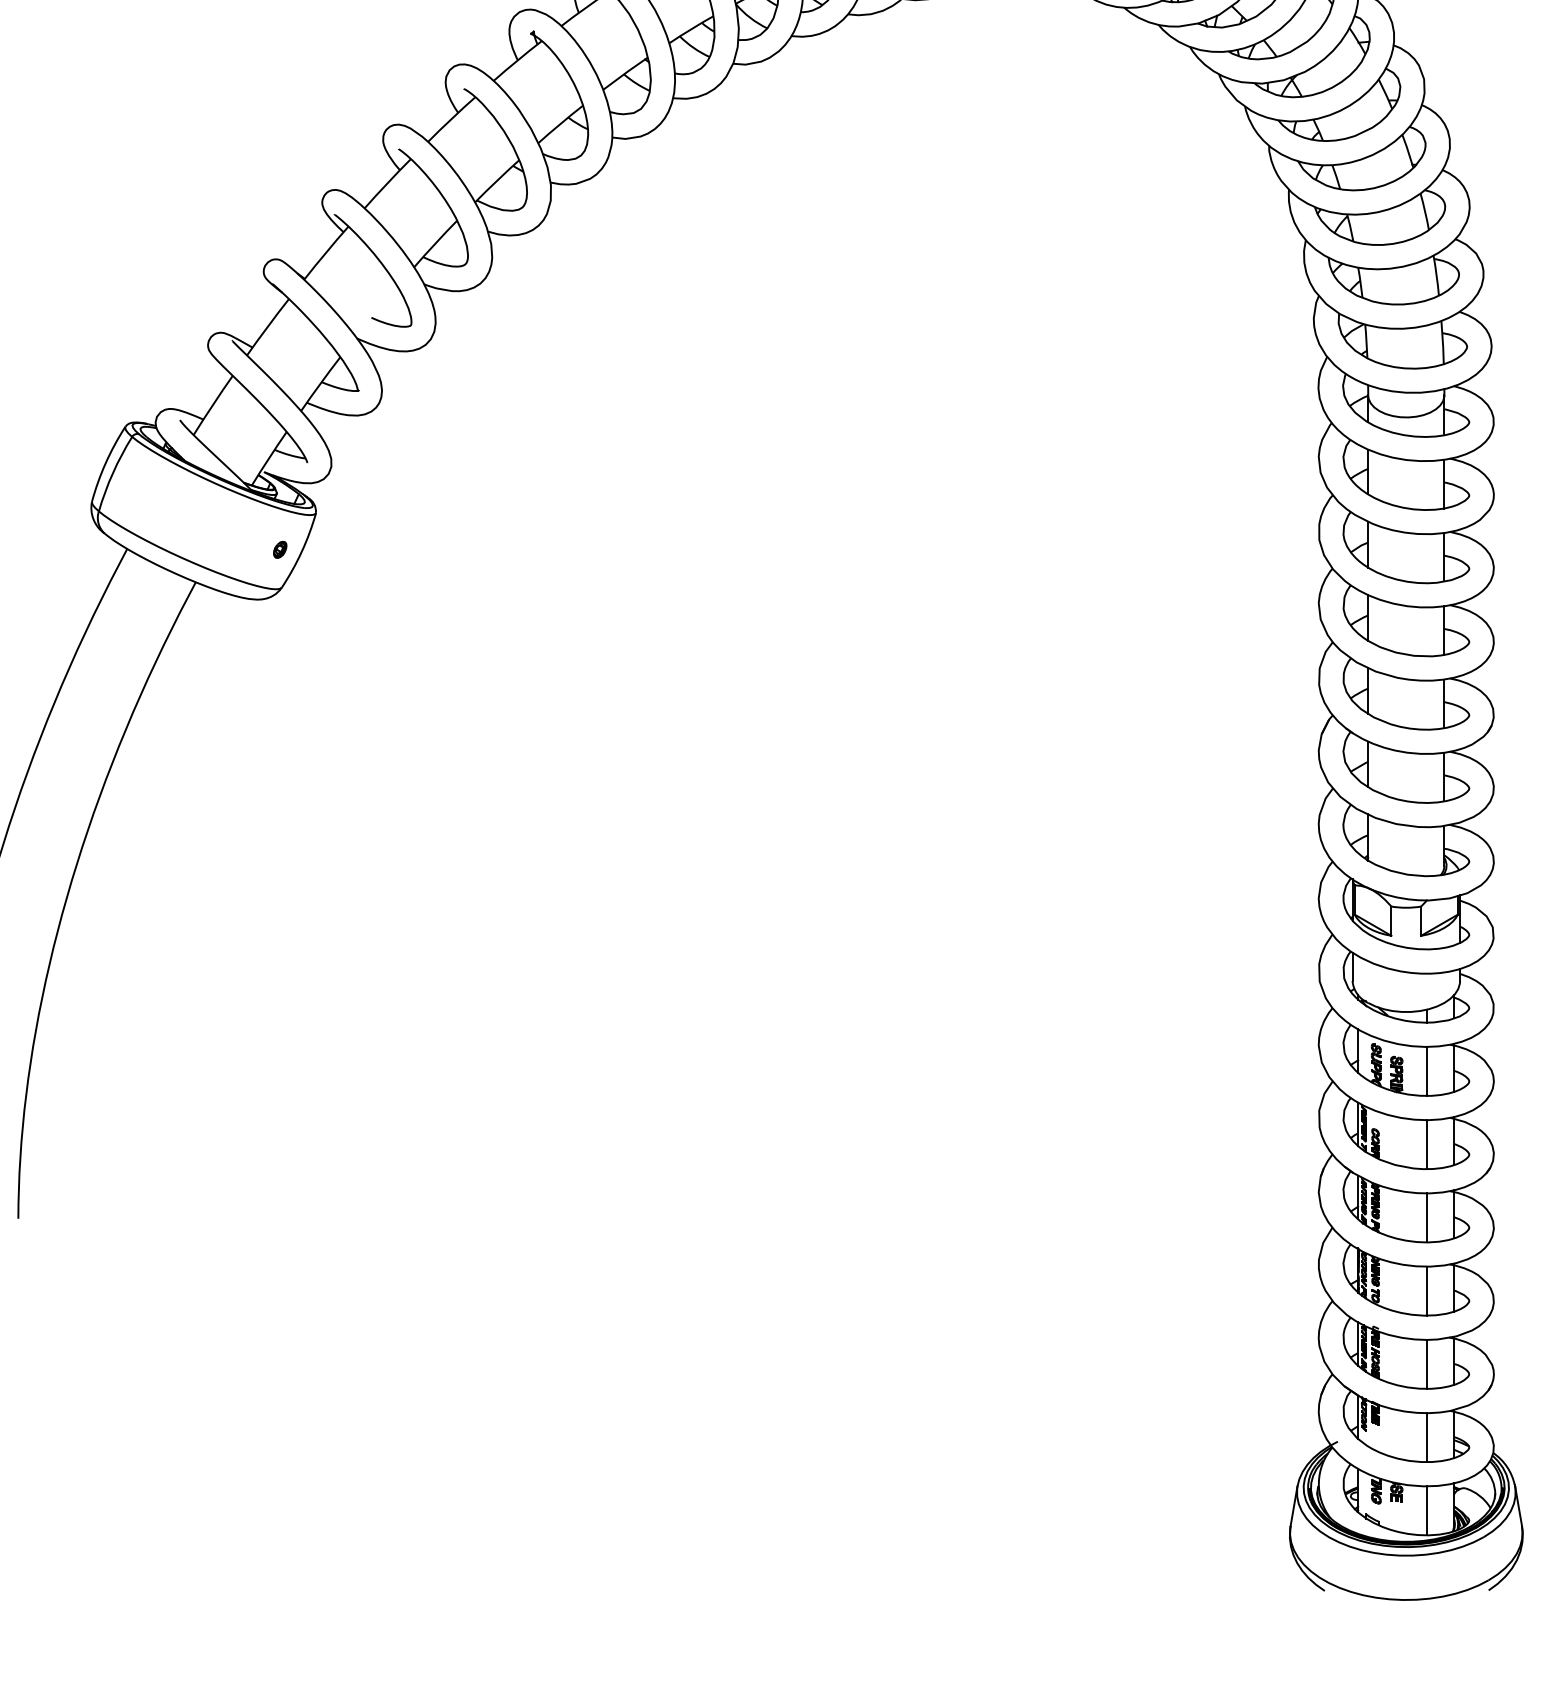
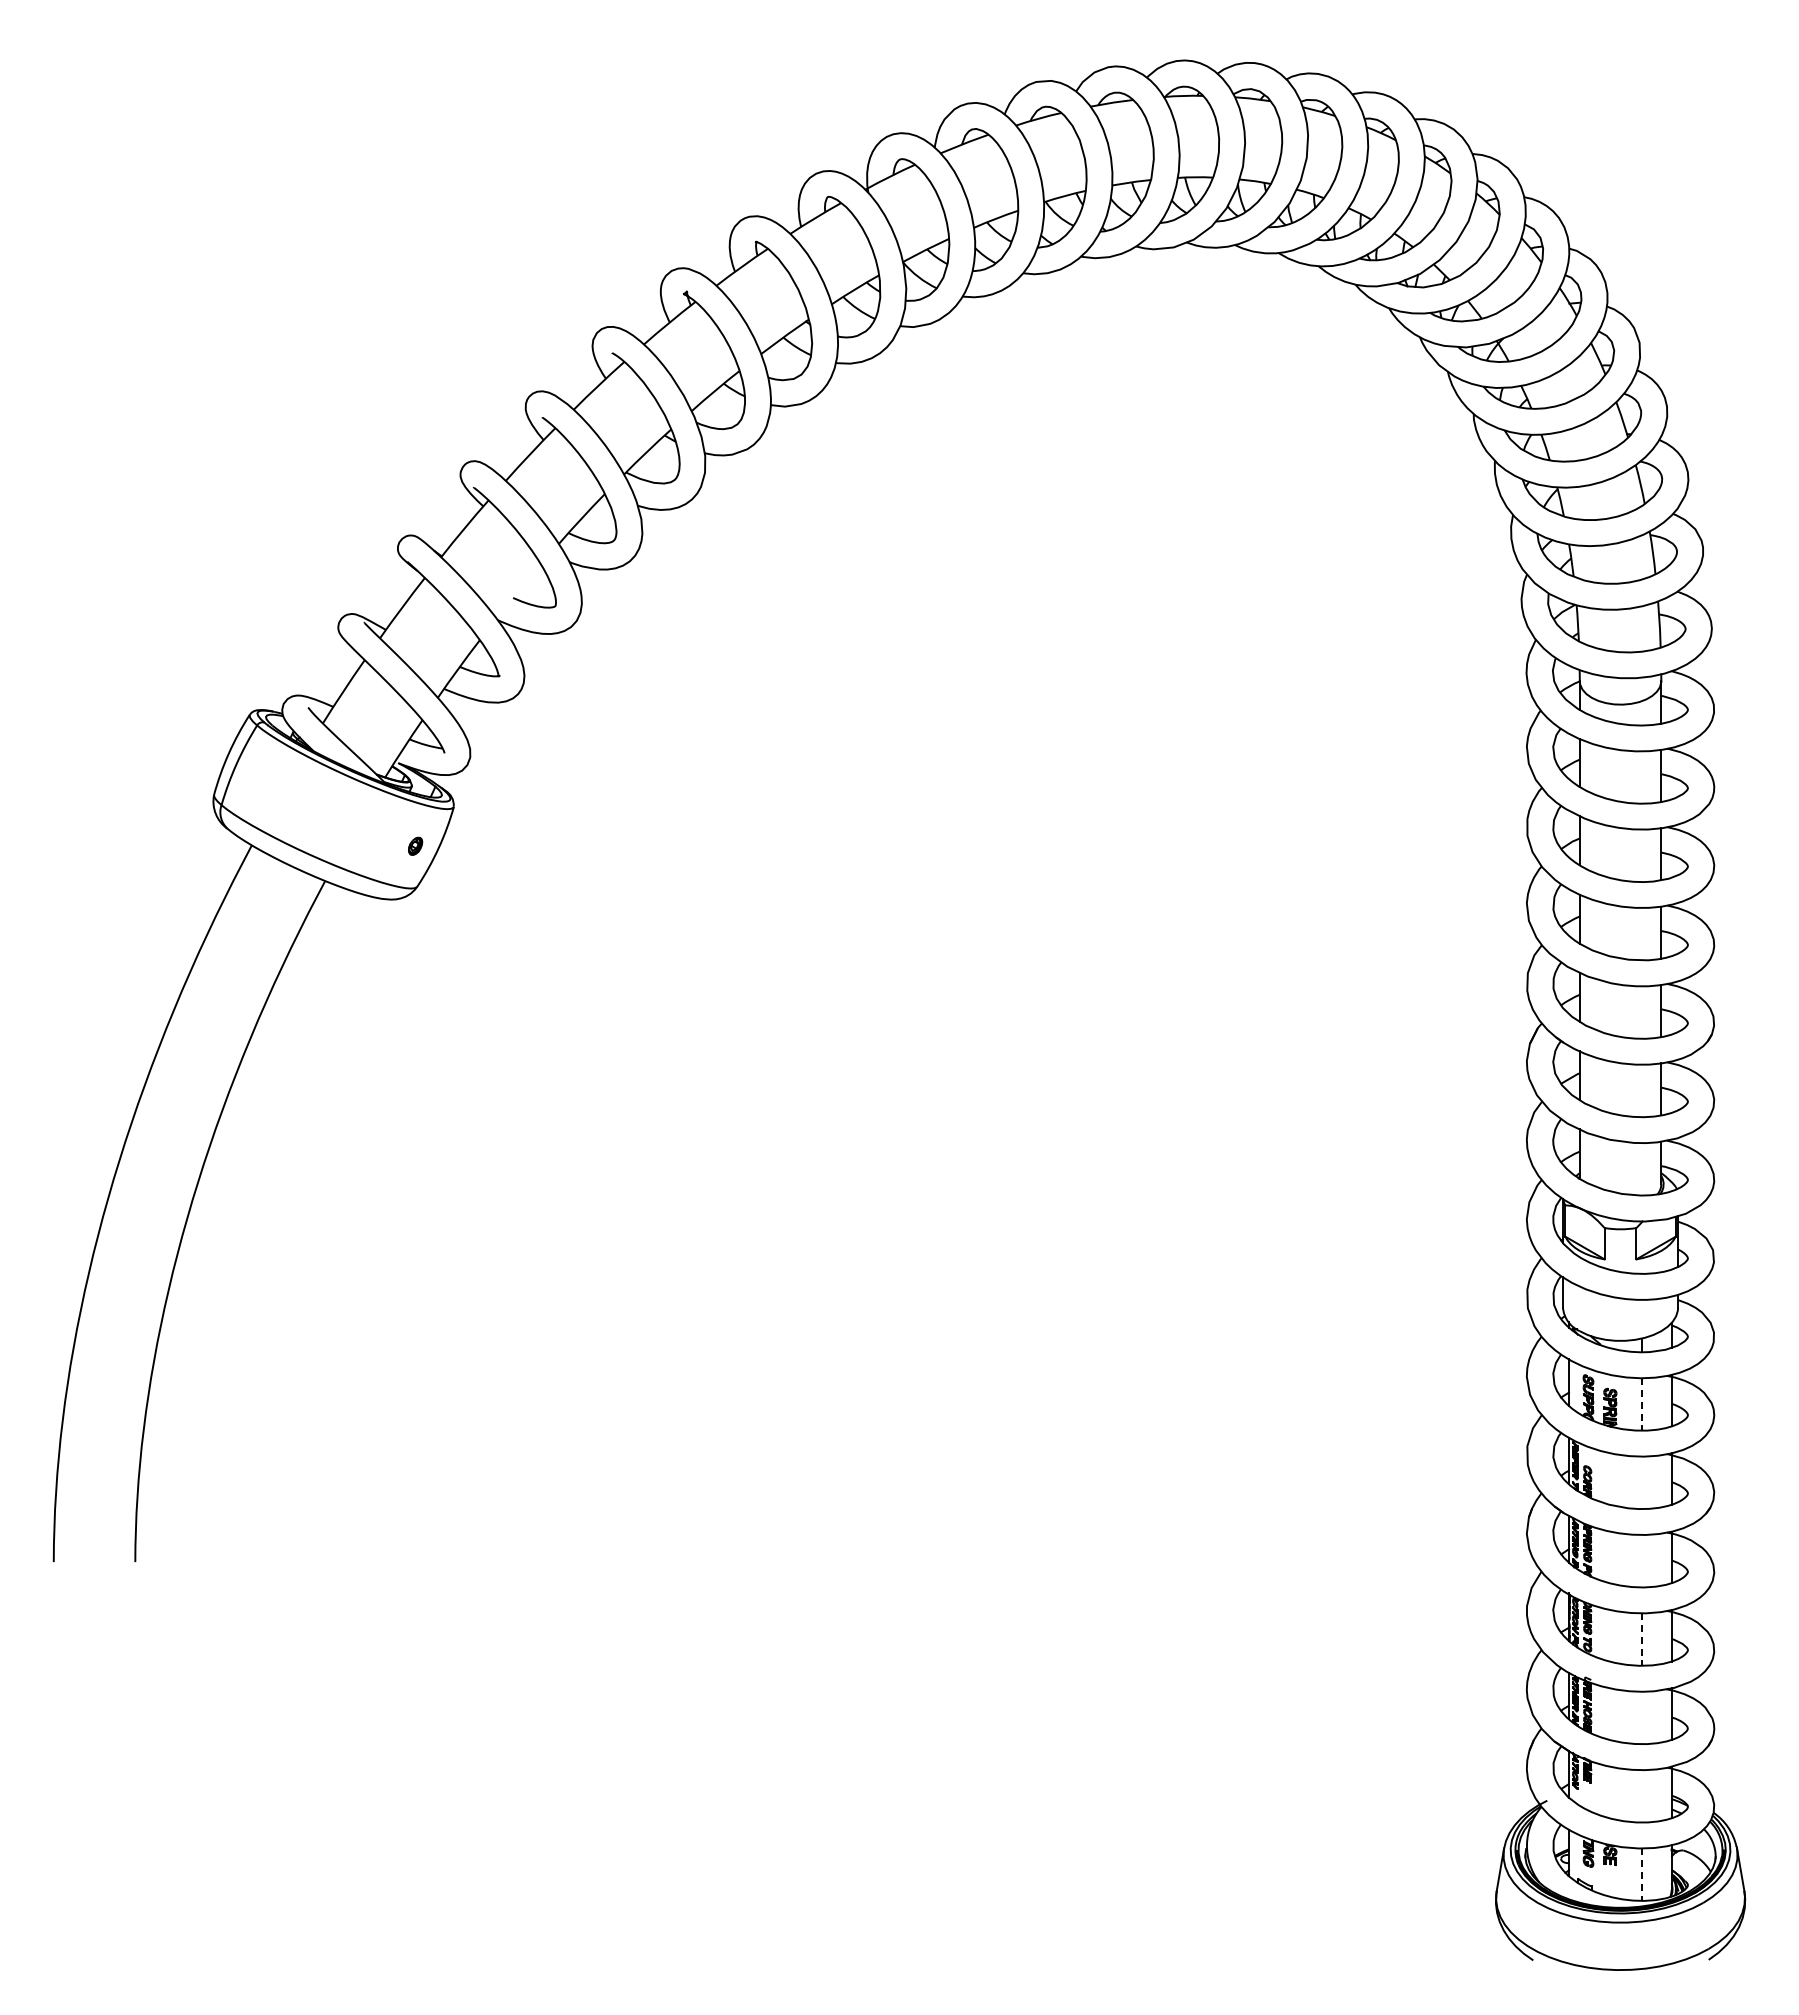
line: (1426, 1071) -> (1642, 1404), solid -> dashed
line: (1426, 1144) -> (1642, 1482), removed
line: (1426, 1217) -> (1642, 1560), removed
line: (1426, 1292) -> (1642, 1640), solid -> dashed
line: (1426, 1363) -> (1642, 1717), removed
line: (1426, 1437) -> (1642, 1796), removed
line: (1426, 1511) -> (1642, 1875), solid -> dashed

